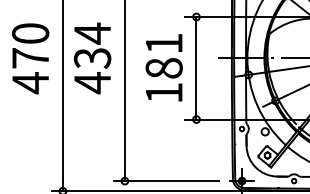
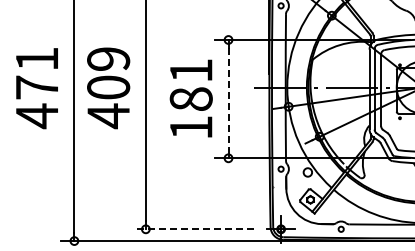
text: (30, 33) -> (36, 58), 470 -> 471
text: (92, 46) -> (108, 73), 434 -> 409
line: (196, 68) -> (228, 99), solid -> dashed
line: (166, 181) -> (193, 229), solid -> dashed

